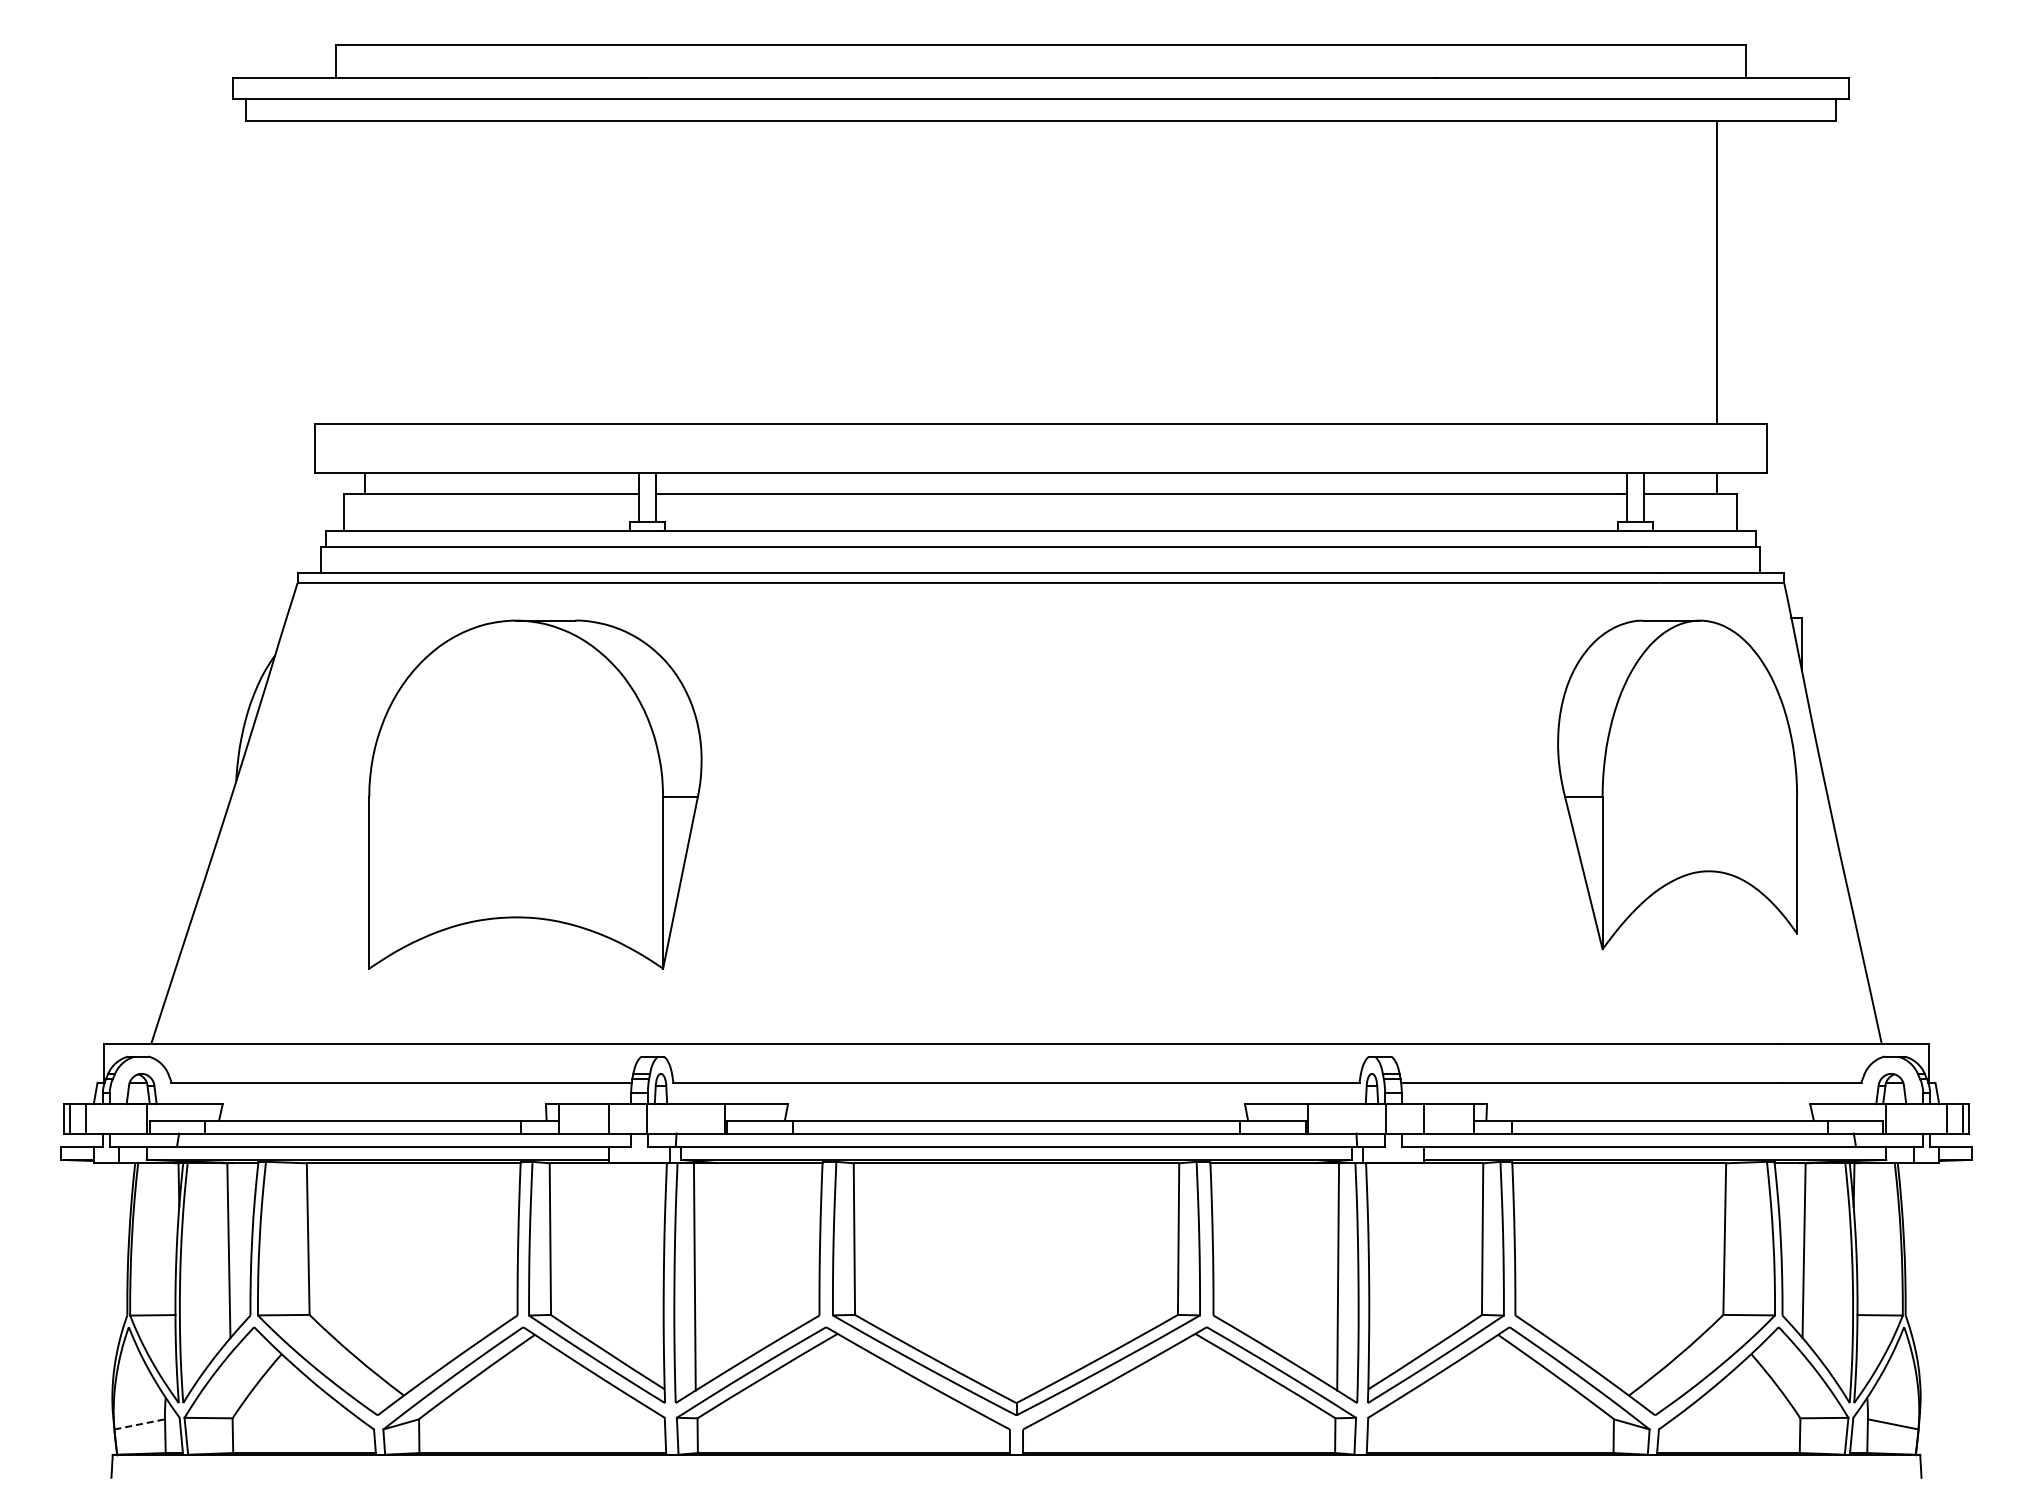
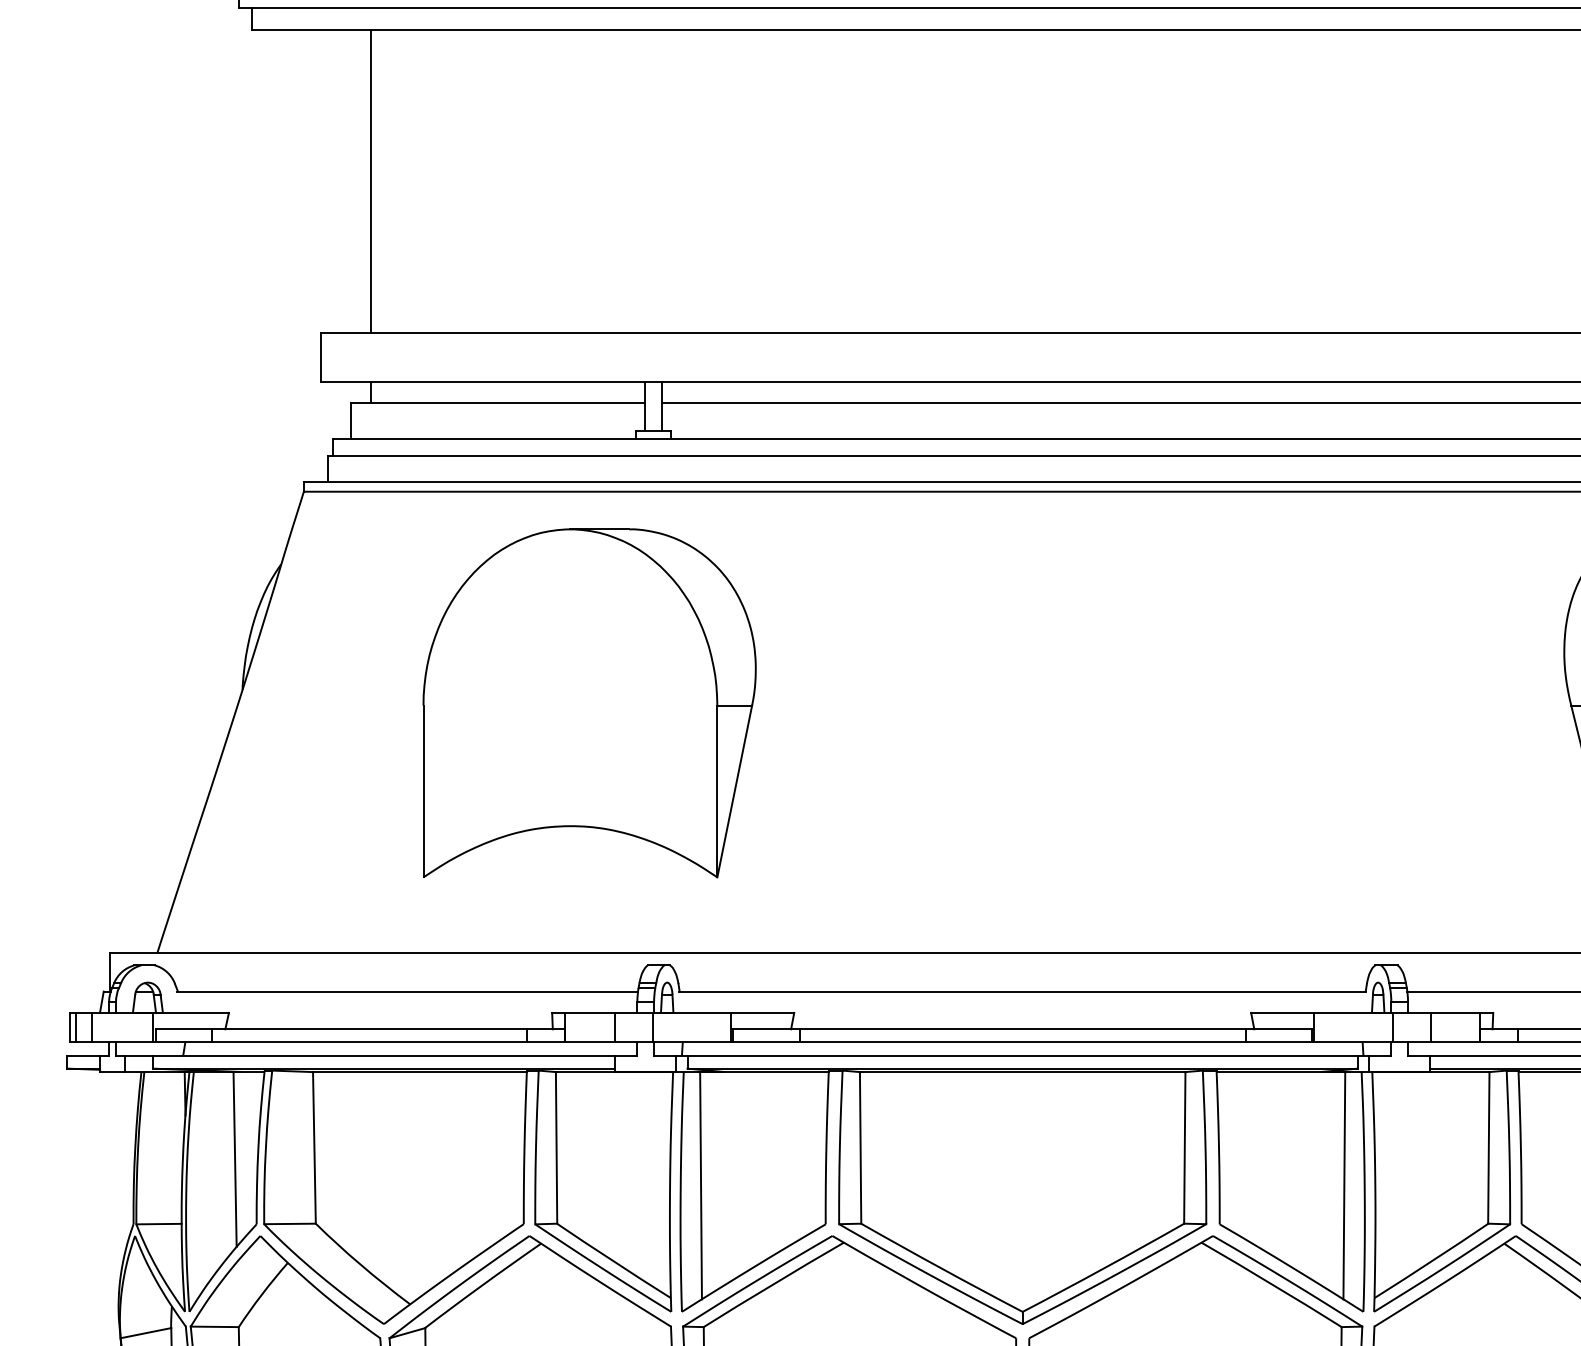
line: (364, 271) -> (370, 180), added
part: (535, 794) -> (589, 703), moved
line: (139, 1424) -> (145, 1333), dashed -> solid

